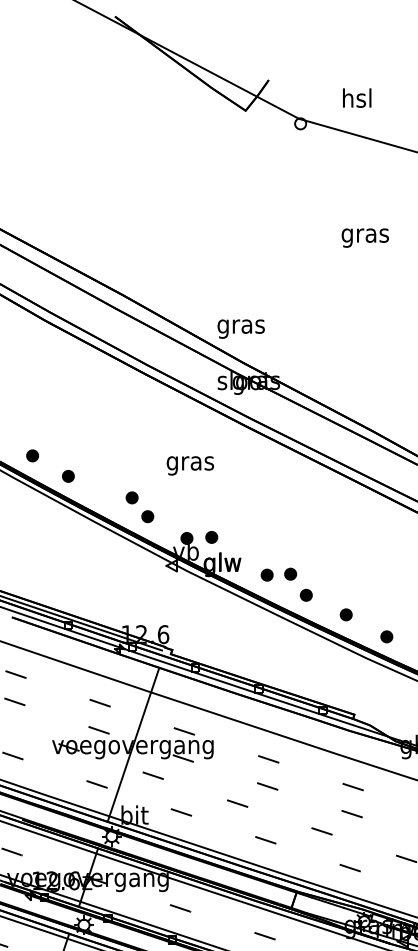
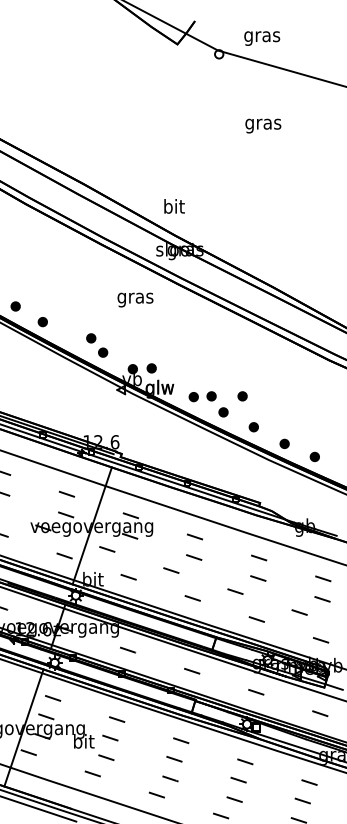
text: (357, 100) -> (262, 36), hsl -> gras
text: (365, 237) -> (263, 125), moved
text: (240, 326) -> (173, 208), gras -> bit
text: (190, 465) -> (135, 299), moved
part: (331, 574) -> (242, 396), added

